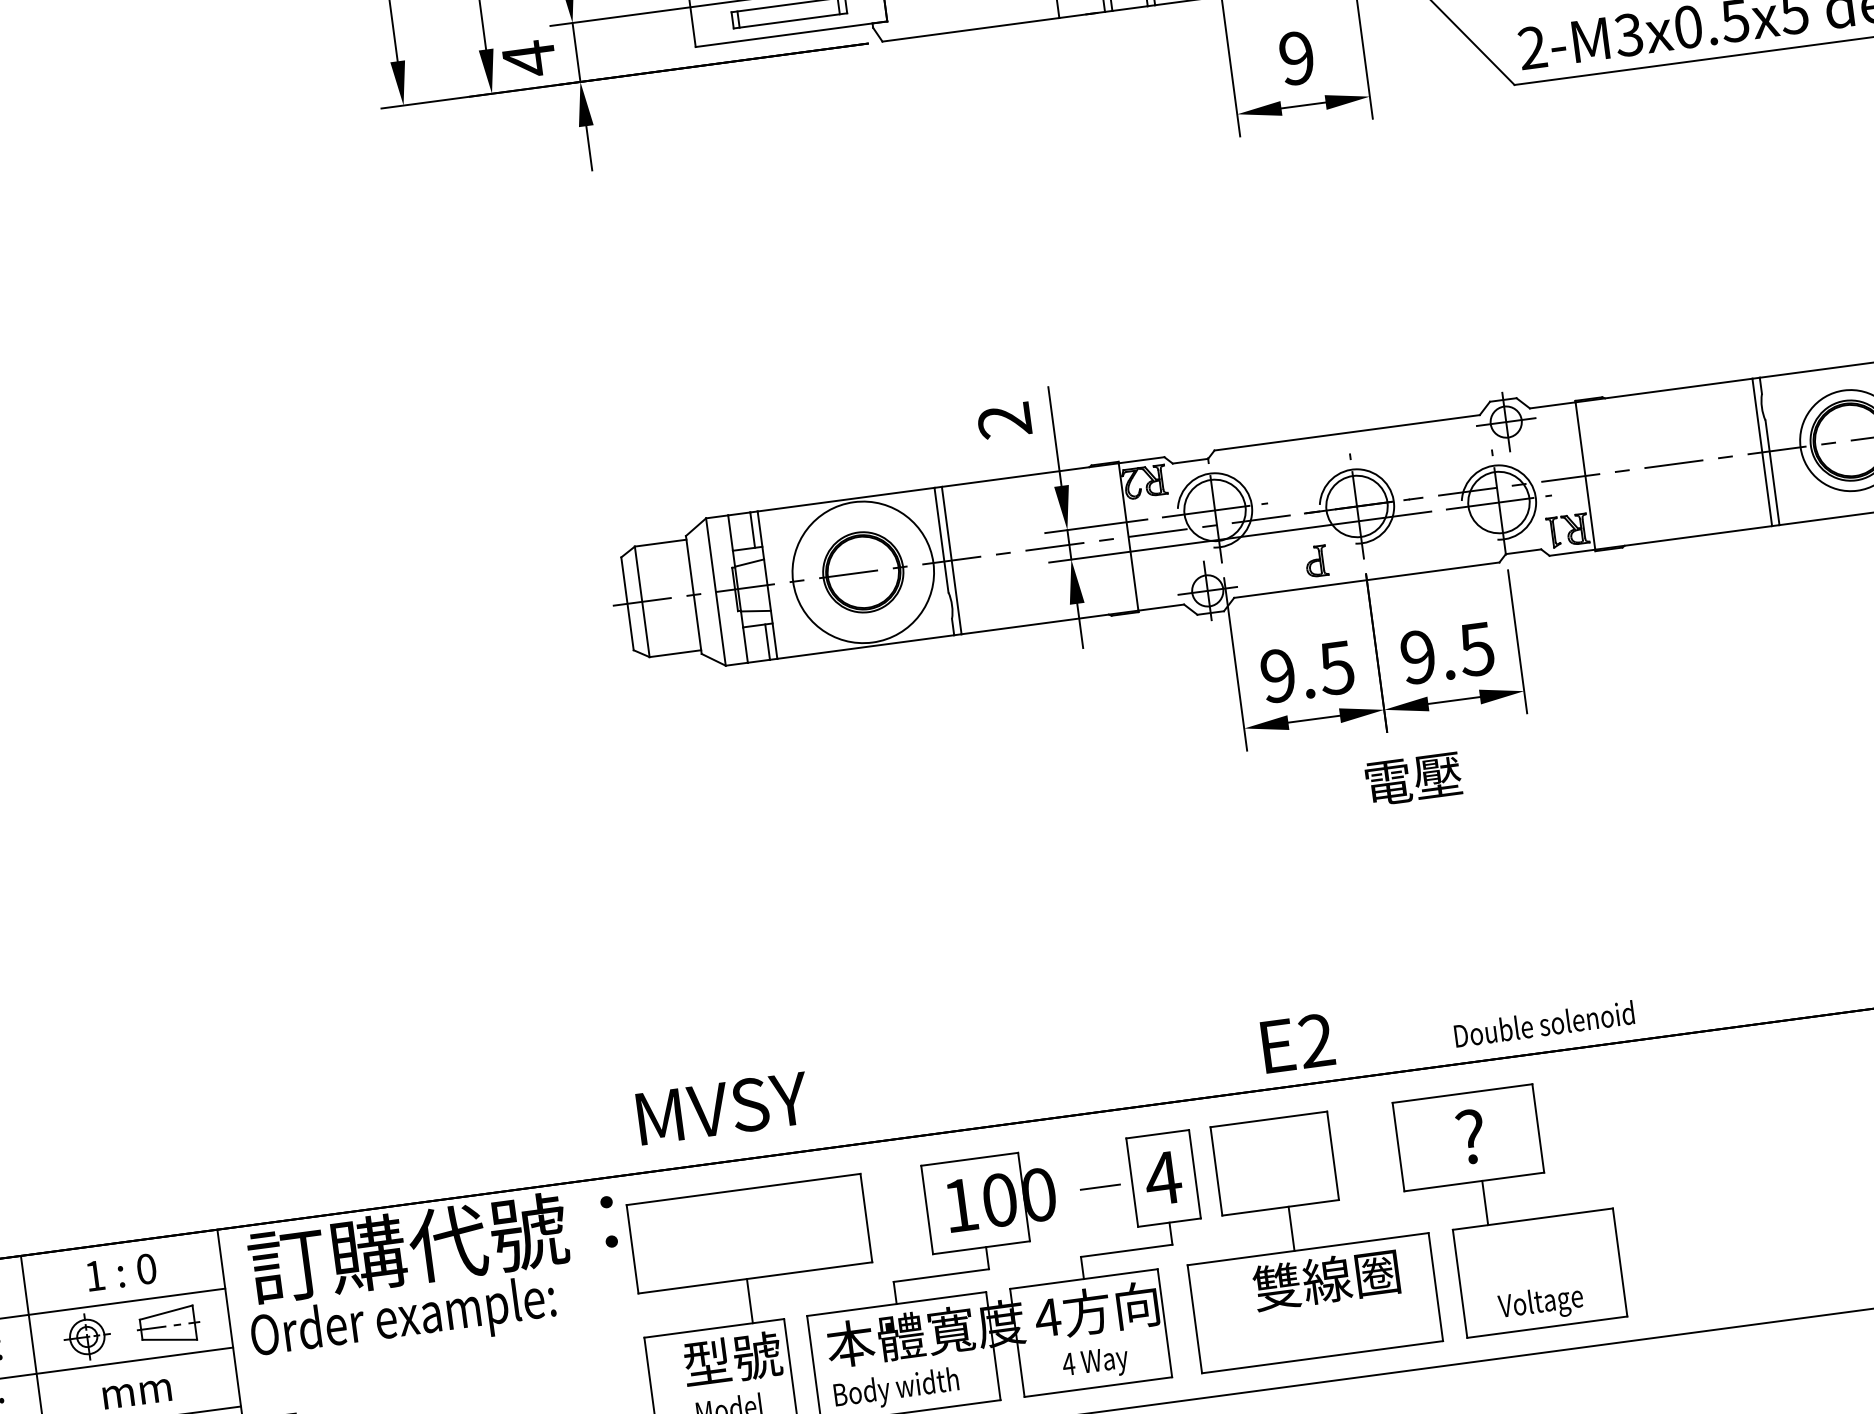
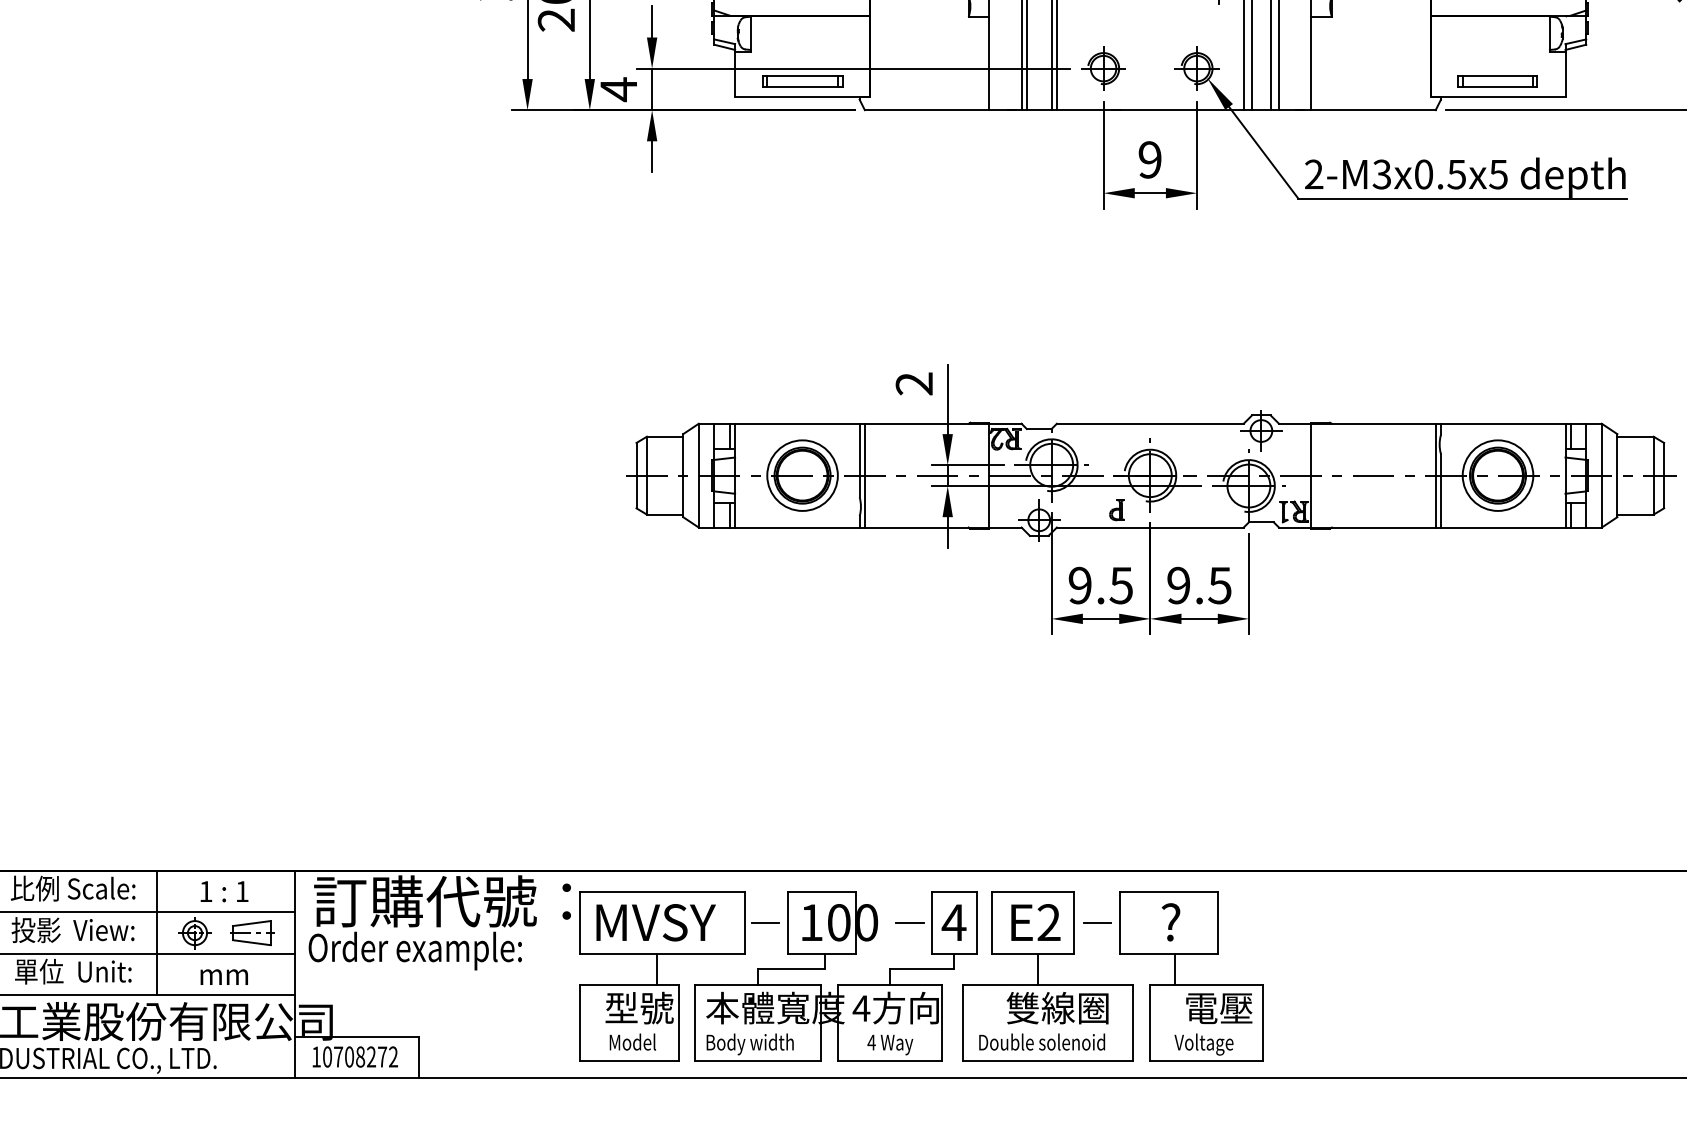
circle: (863, 572) -> (802, 475), size x0.71
text: (1413, 779) -> (1219, 1008), moved
text: (1544, 1023) -> (1042, 1041), moved
text: (1297, 1043) -> (1035, 922), moved
text: (722, 1108) -> (655, 922), moved
line: (1366, 1152) -> (1097, 923), added
line: (895, 1215) -> (765, 923), added
text: (146, 1268) -> (242, 891), 0 -> 1

